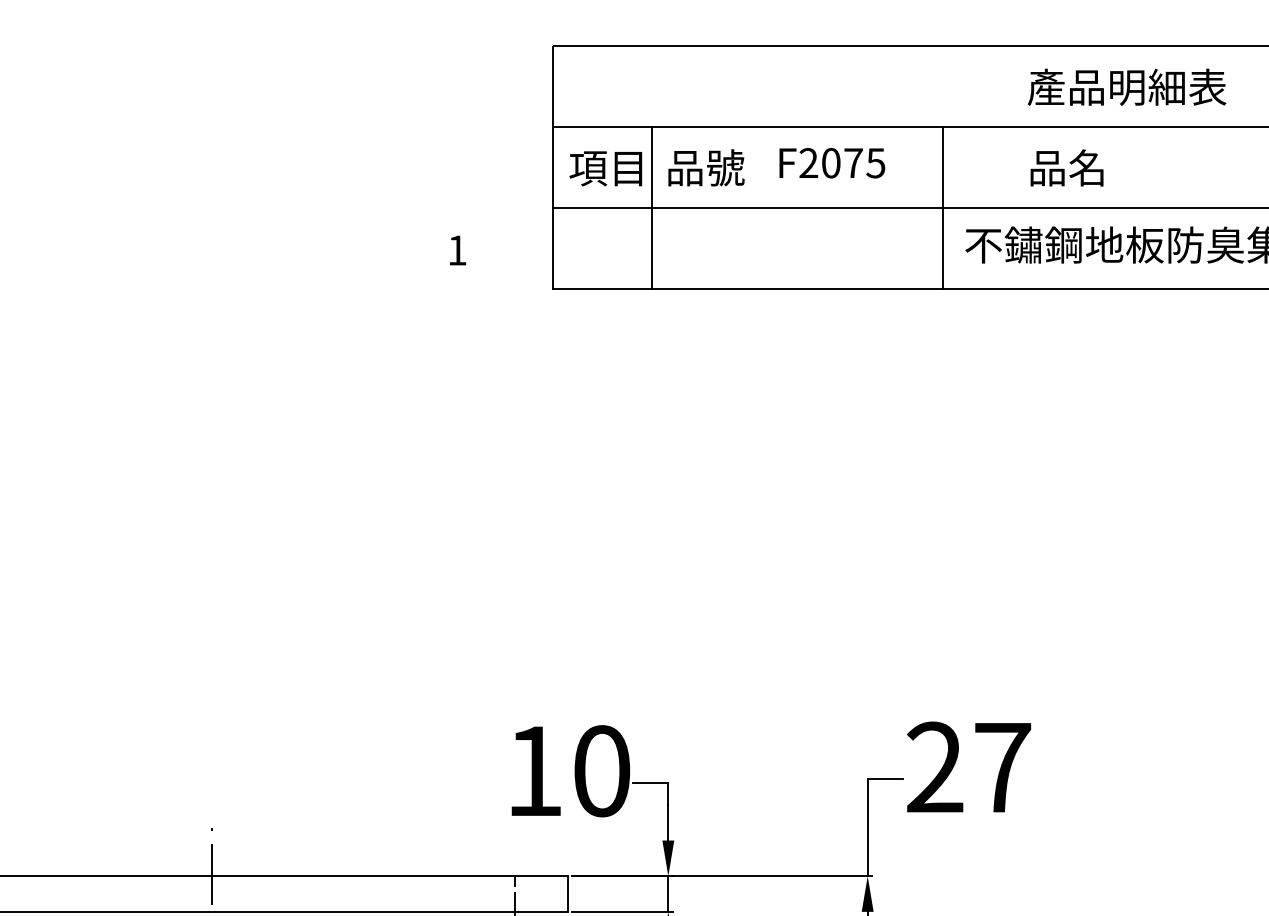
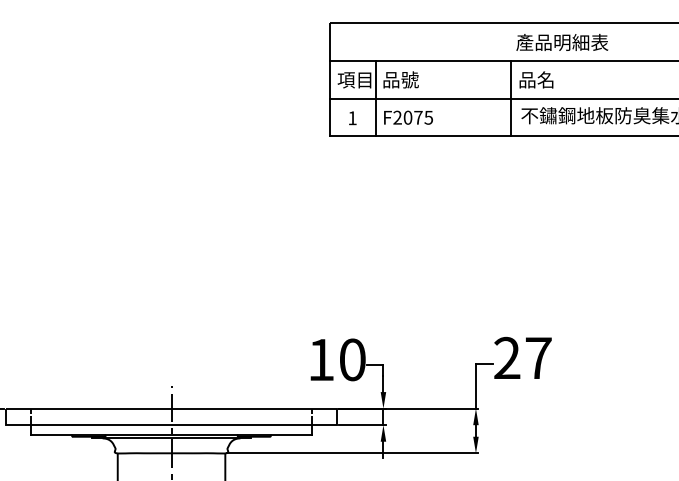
text: (1127, 87) -> (562, 42), moved
text: (832, 162) -> (408, 117), moved
text: (1067, 166) -> (536, 79), moved
text: (457, 251) -> (352, 118), moved

